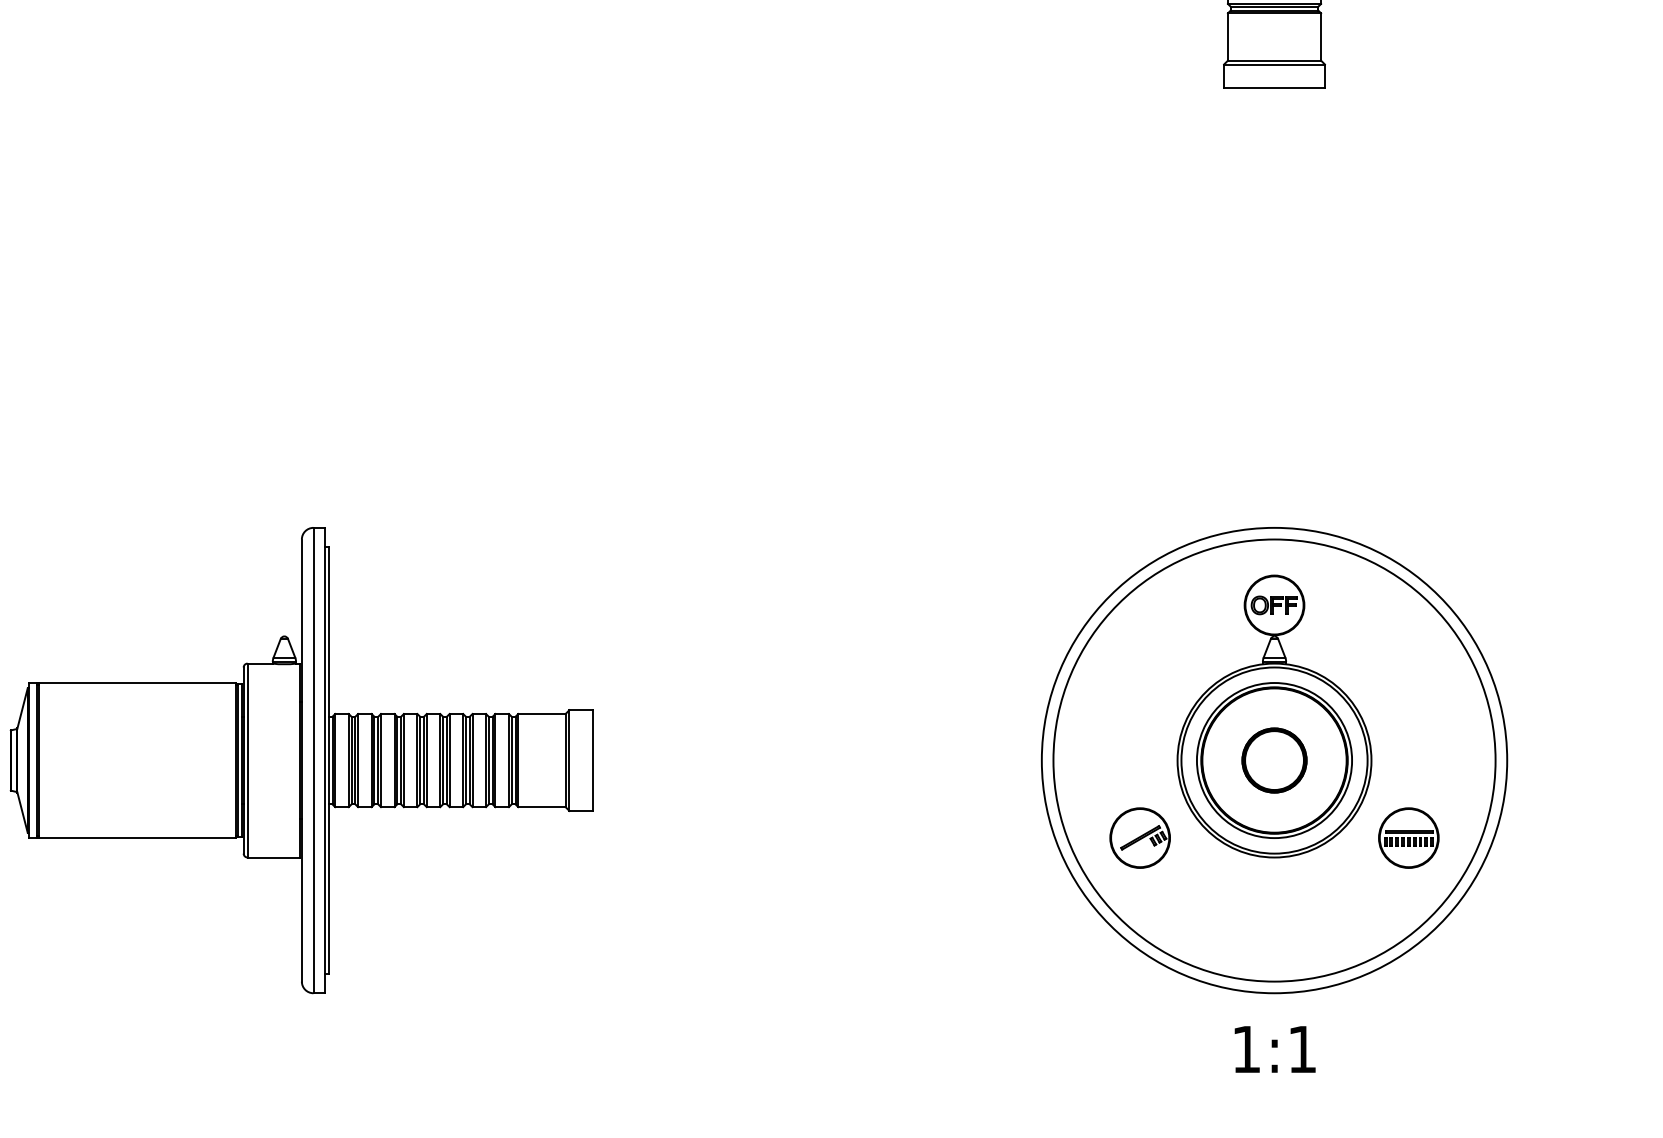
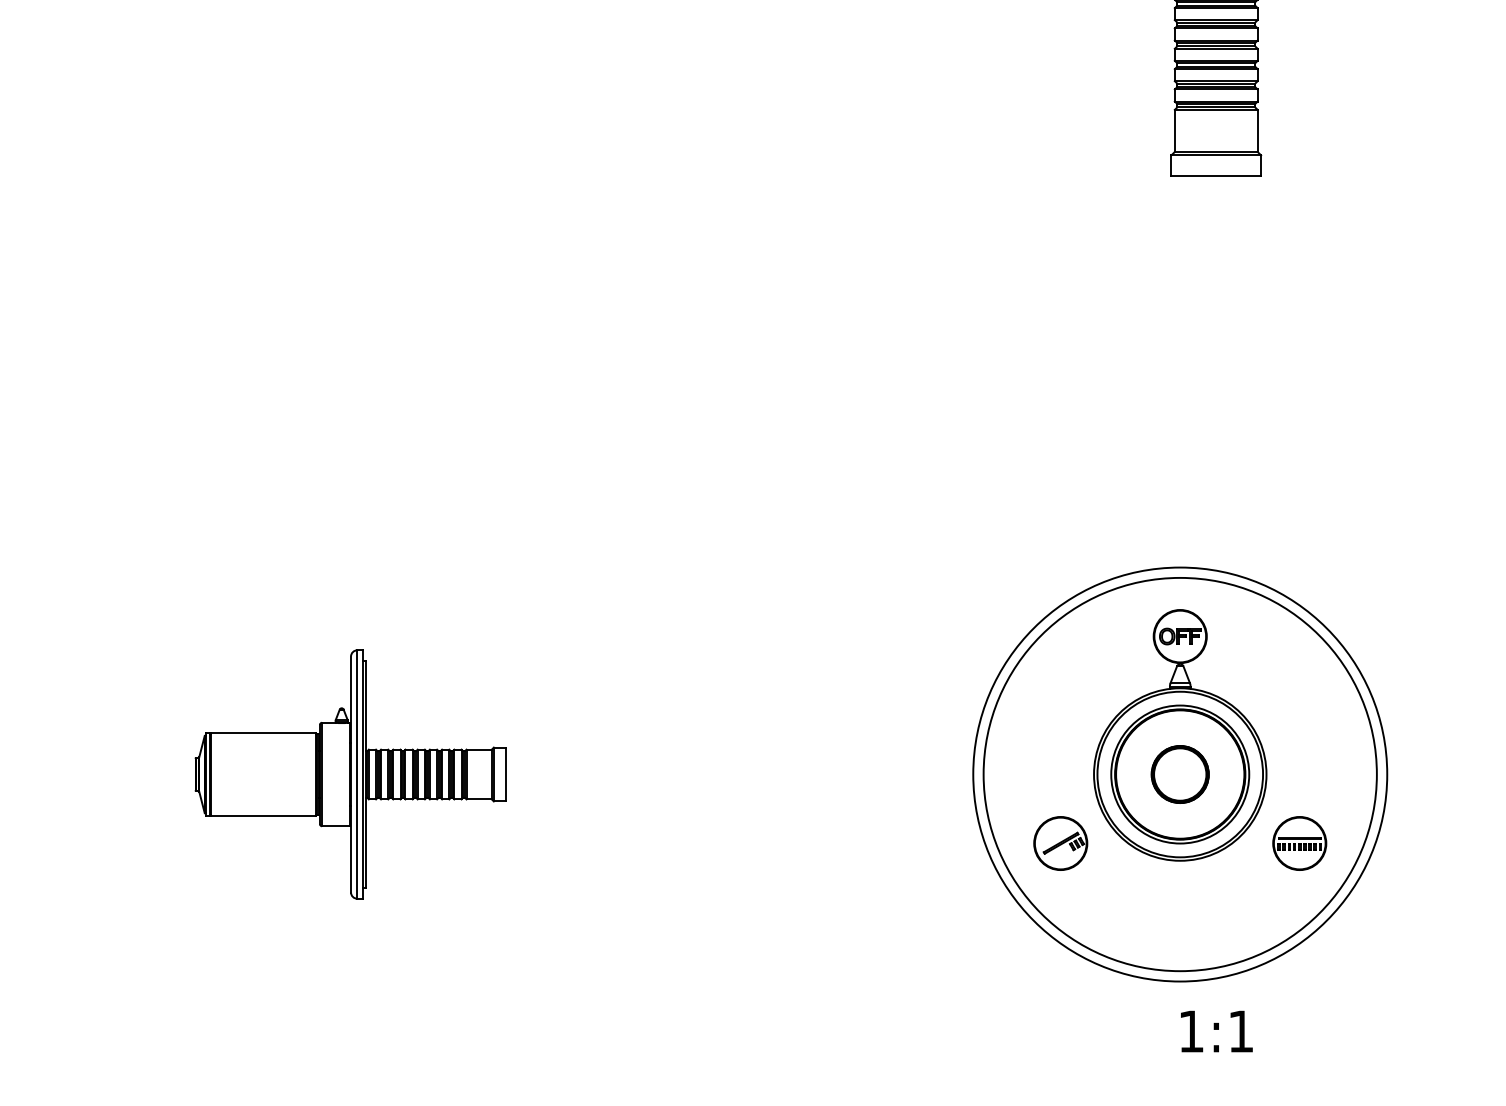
part: (301, 760) -> (350, 774), size x0.6
part: (1274, 760) -> (1180, 774), moved

